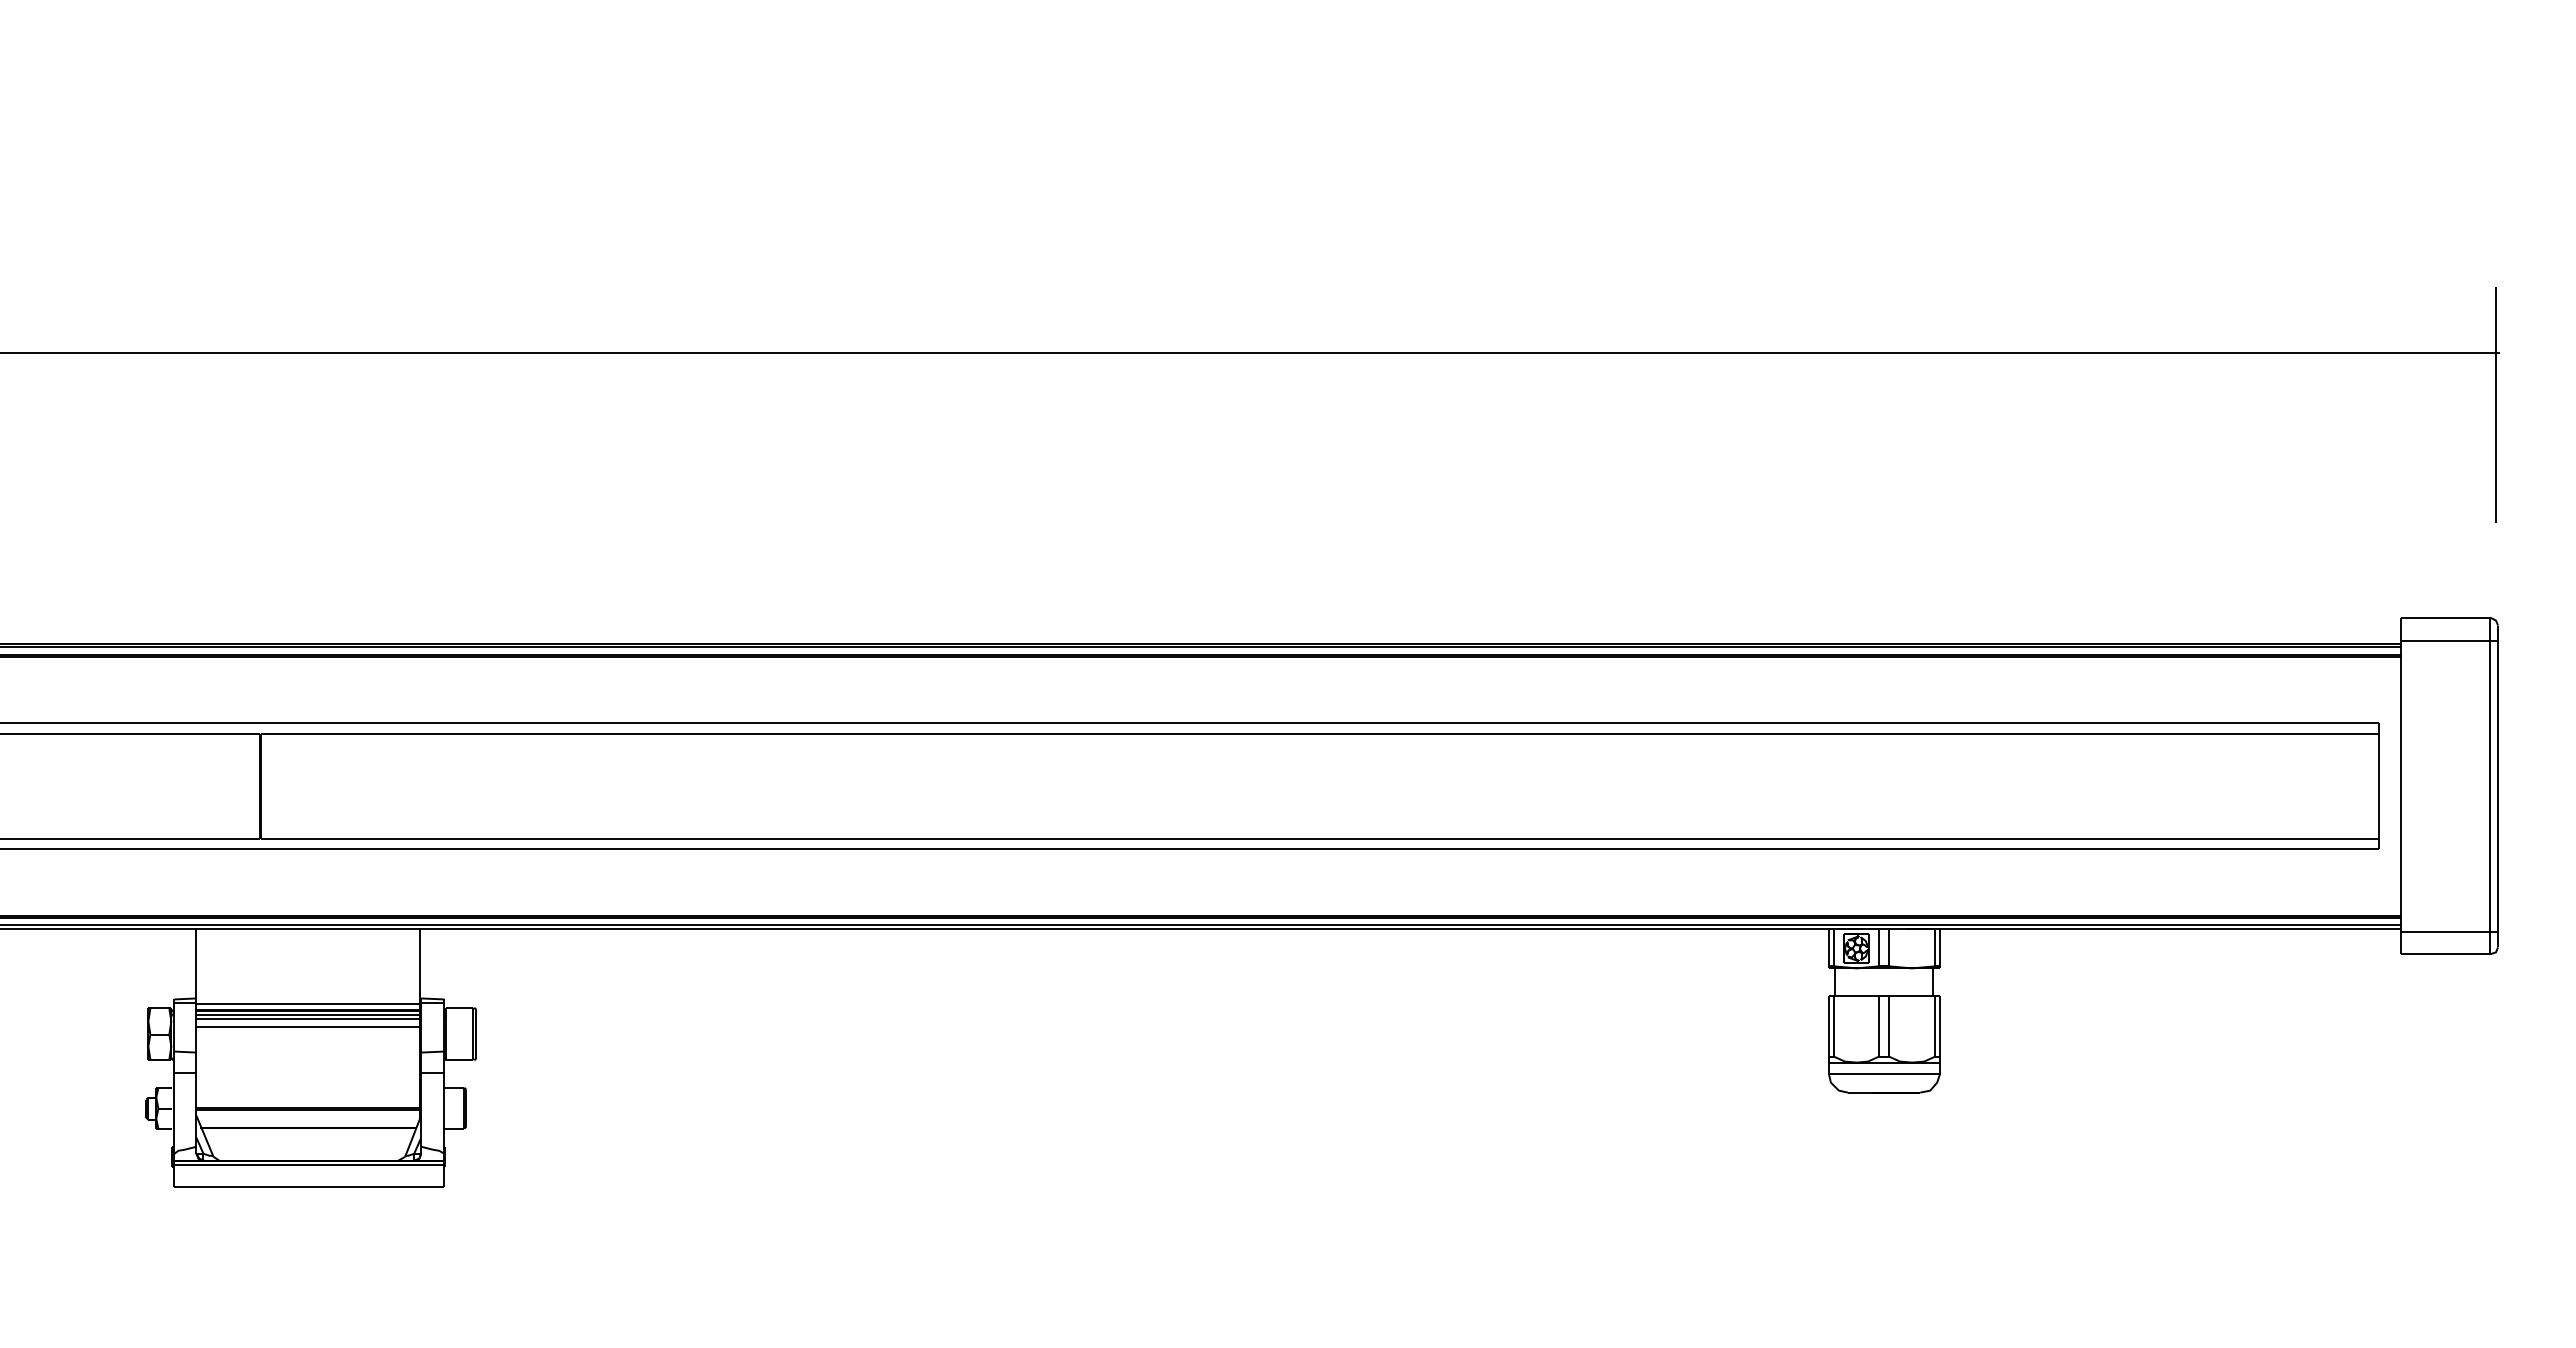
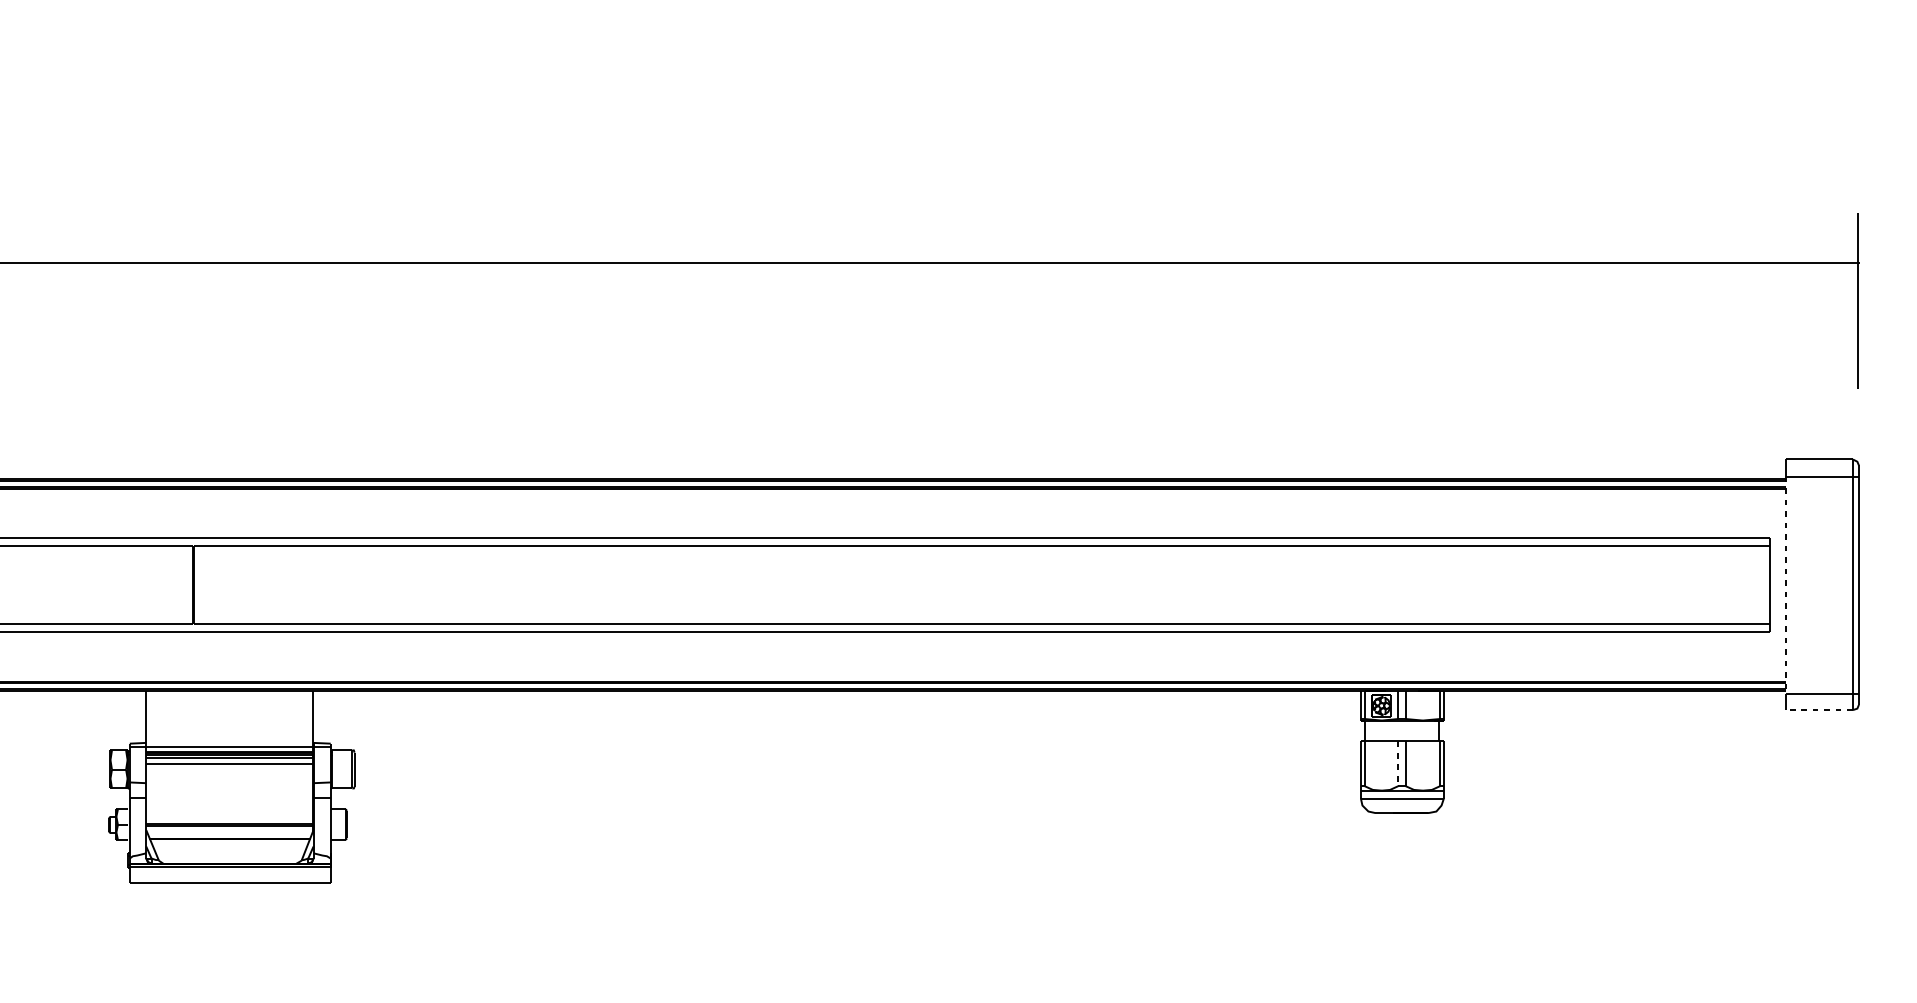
line: (2400, 786) -> (1786, 585), solid -> dashed
line: (2445, 954) -> (1819, 710), solid -> dashed
line: (1878, 1027) -> (1397, 764), solid -> dashed

